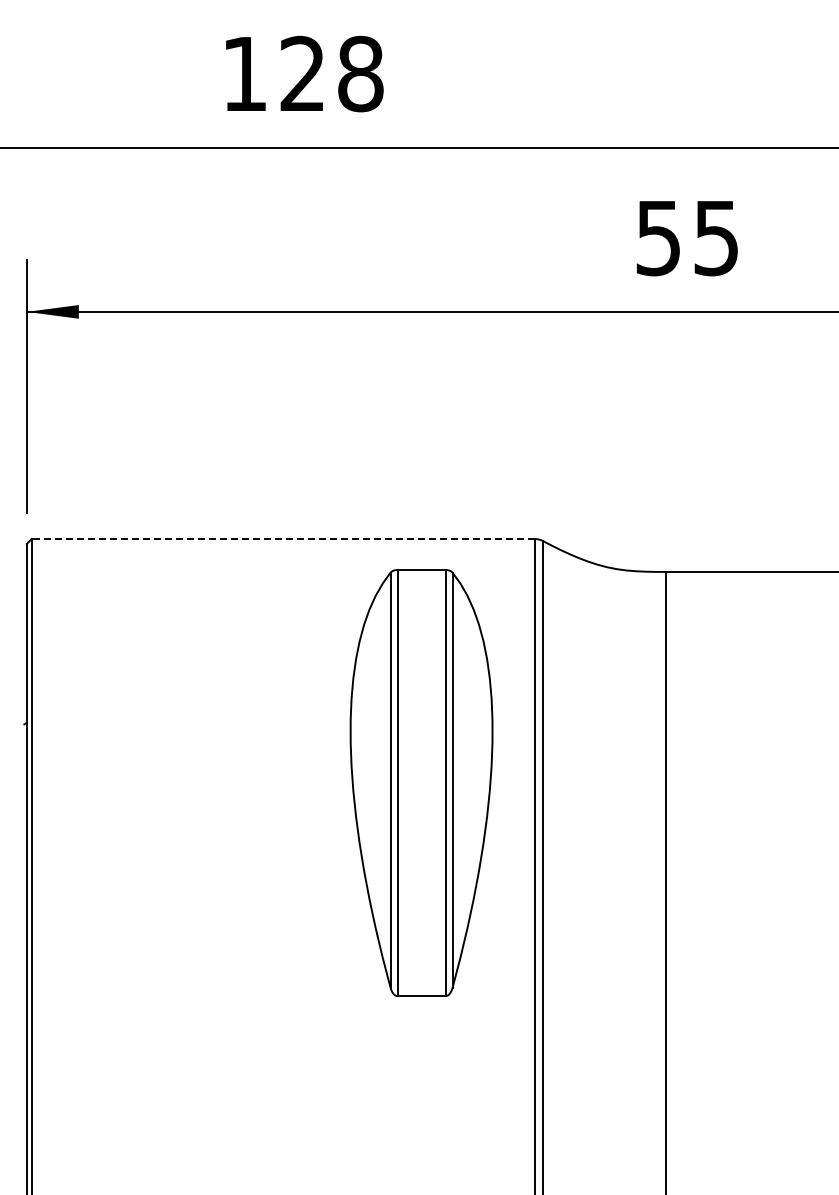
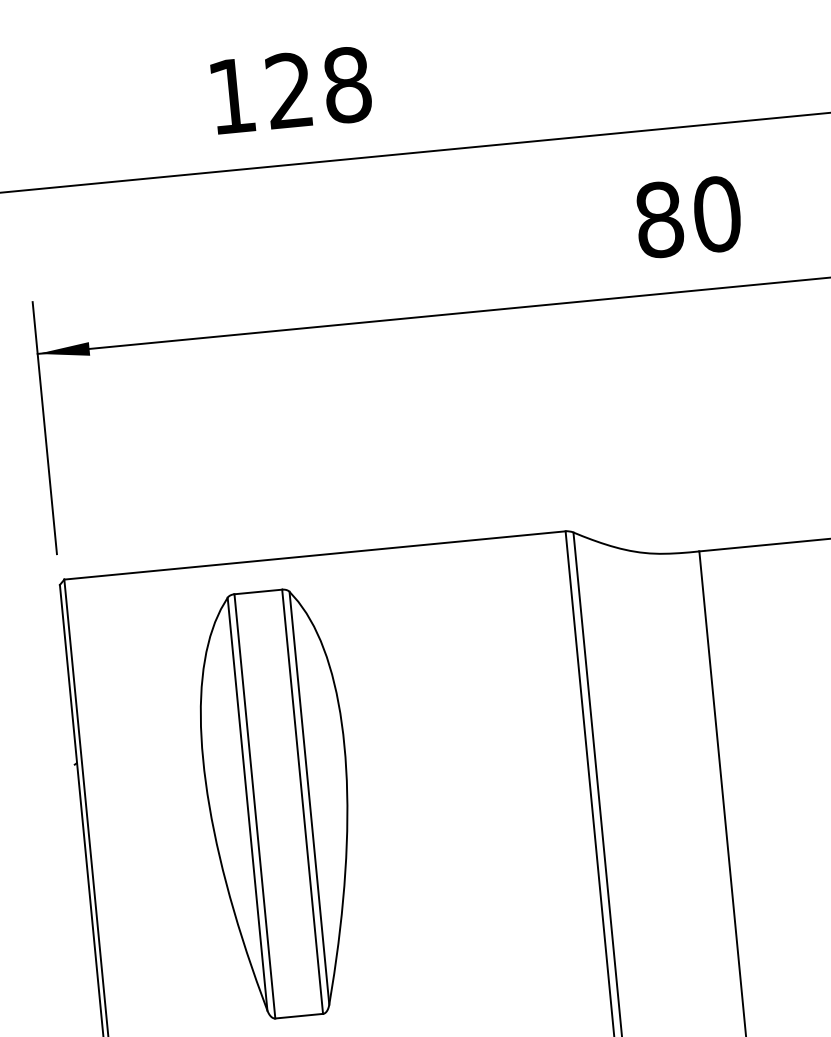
text: (687, 237) -> (688, 216), 55 -> 80
line: (283, 539) -> (315, 555), dashed -> solid
part: (421, 782) -> (278, 803), moved

